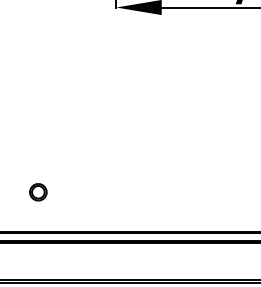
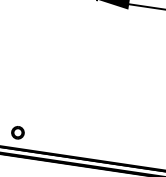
part: (38, 192) -> (18, 132), moved

